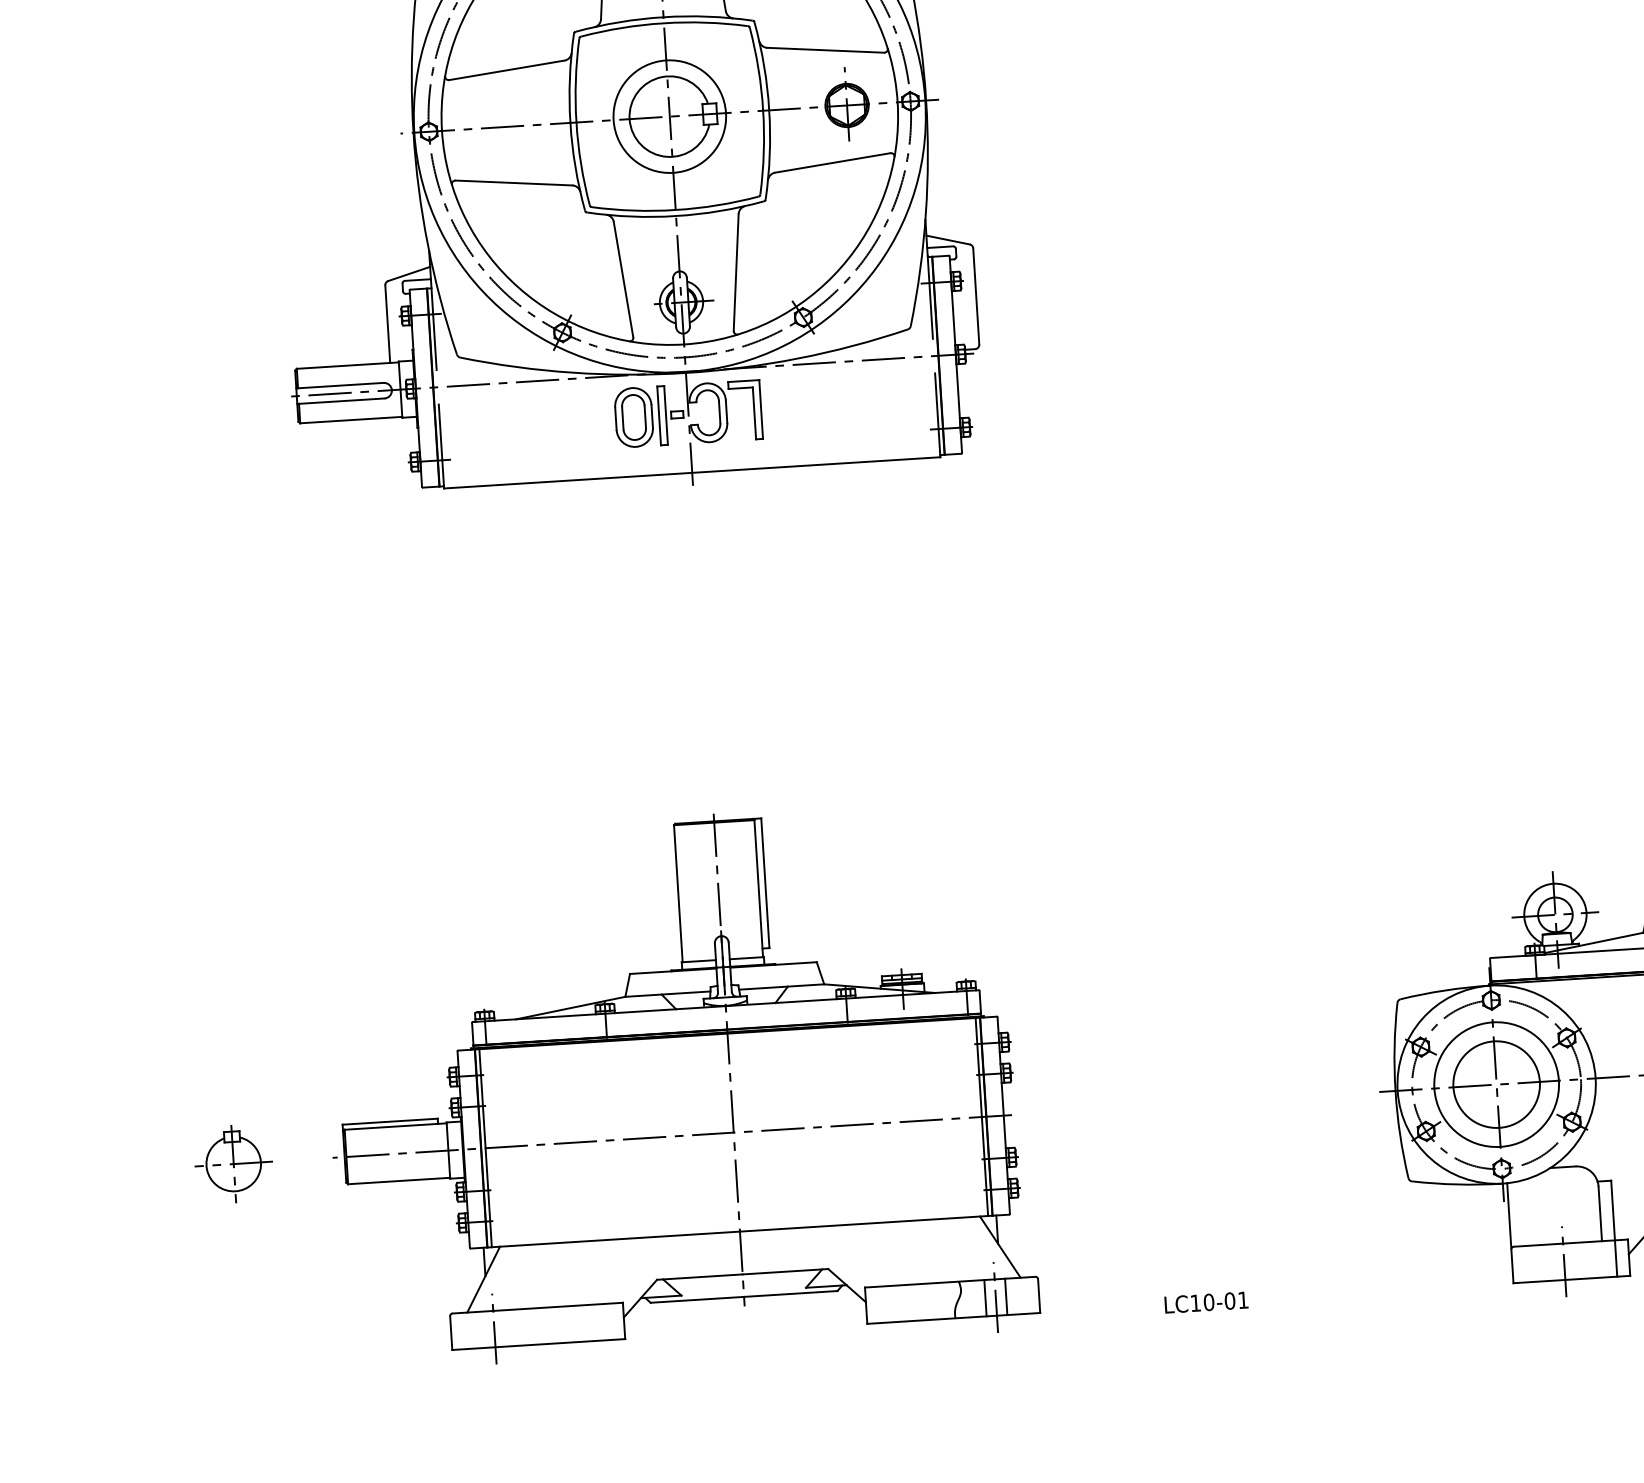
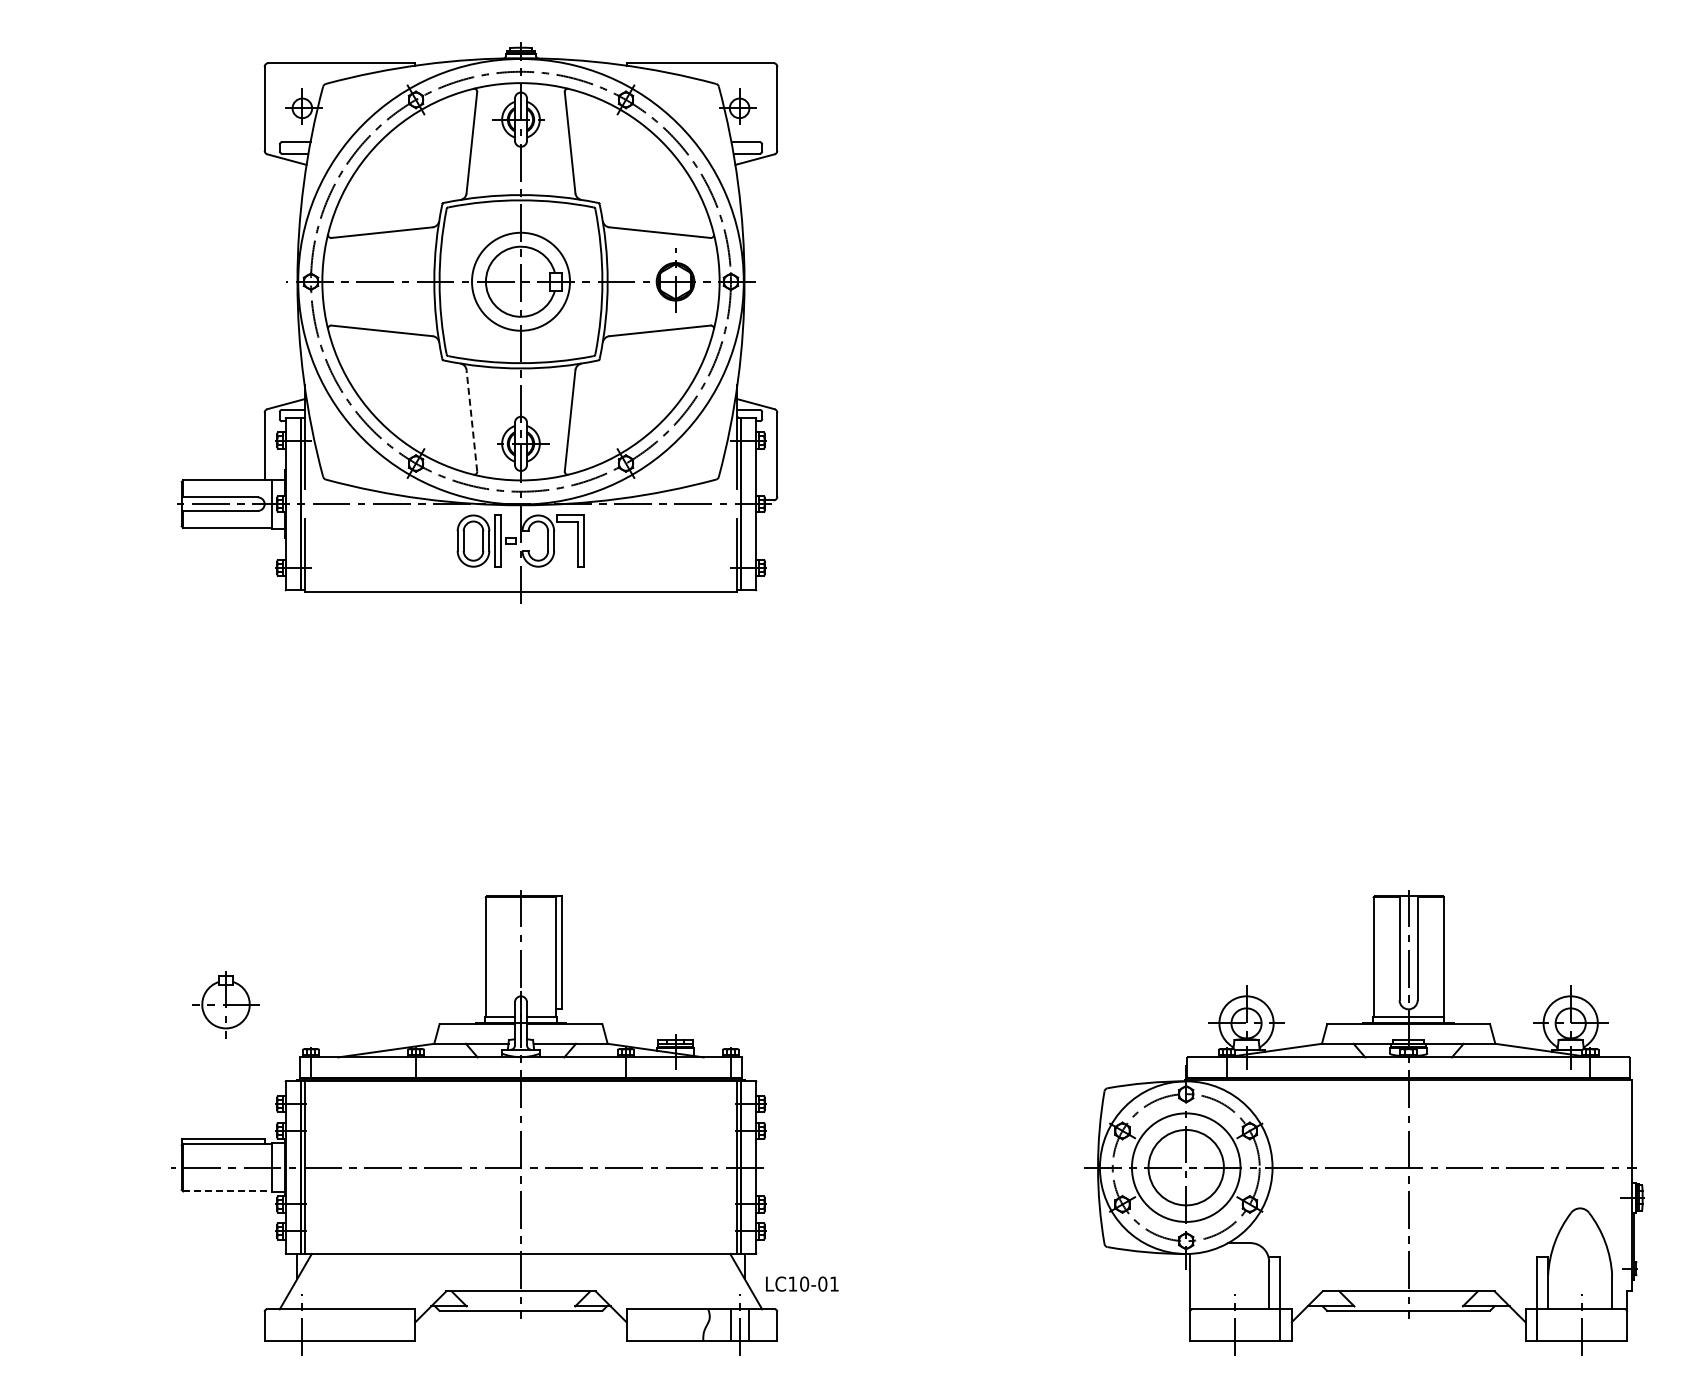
line: (623, 279) -> (471, 420), solid -> dashed
part: (233, 1163) -> (225, 1004), moved
line: (400, 1181) -> (228, 1191), solid -> dashed
text: (1206, 1301) -> (802, 1283), moved

